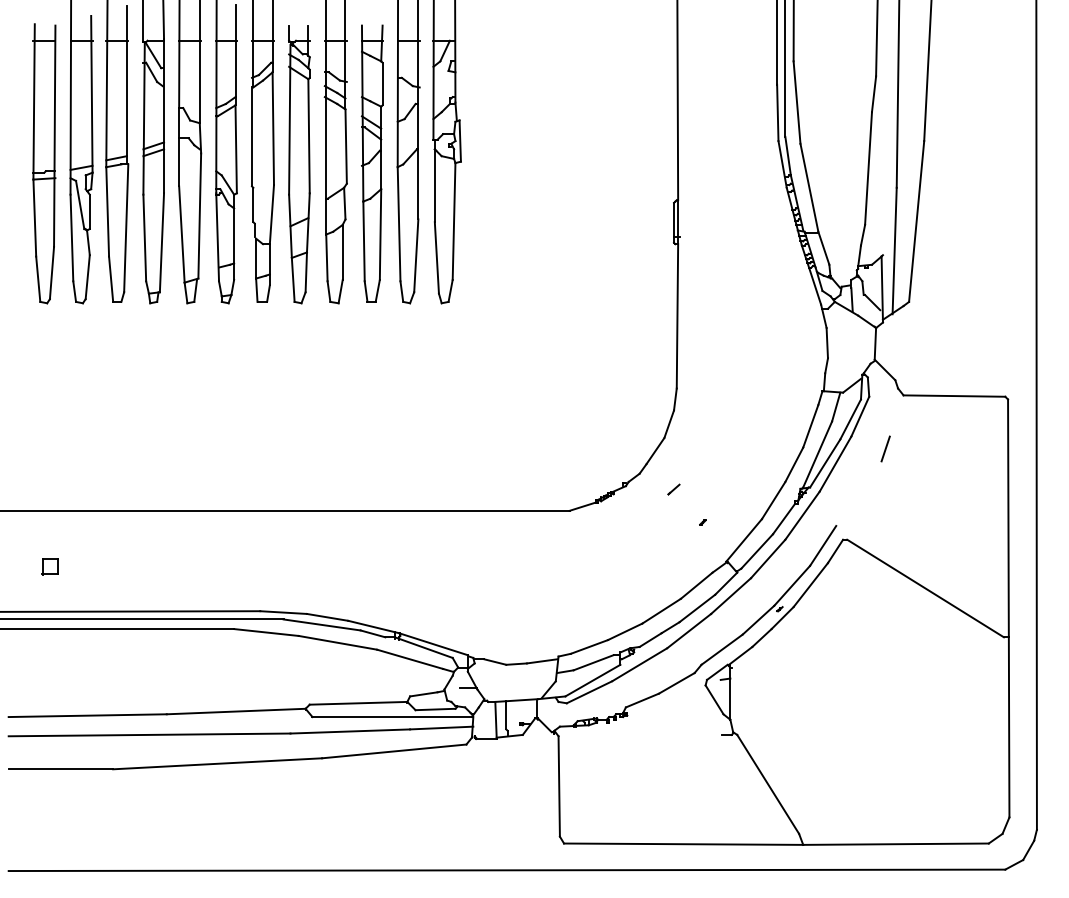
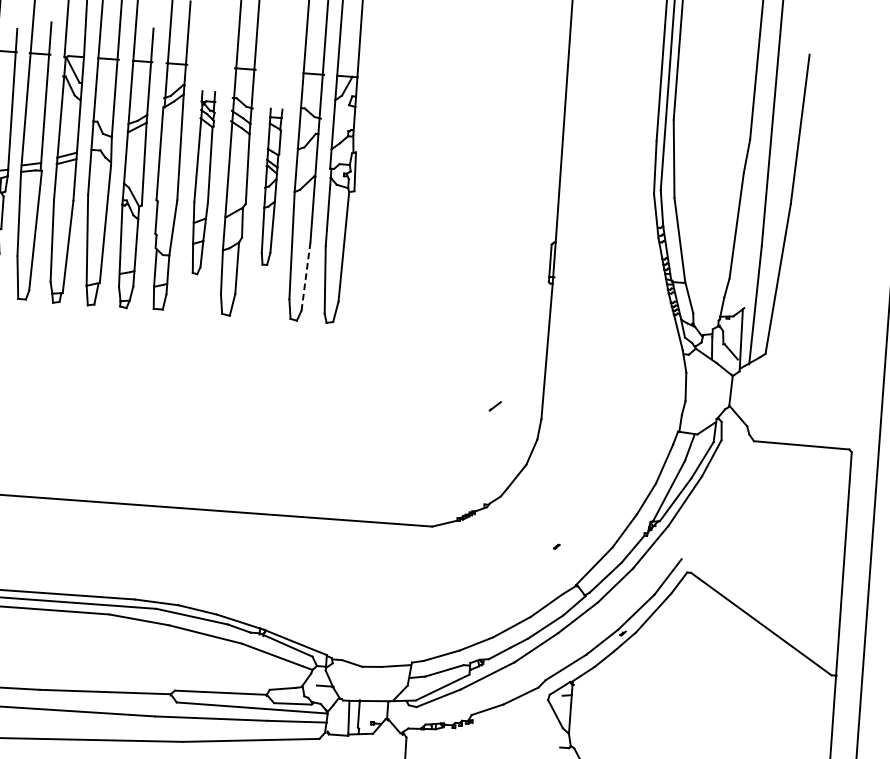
part: (371, 163) -> (270, 186), size x0.6
part: (299, 164) -> (202, 182), size x0.7
line: (416, 256) -> (306, 277), solid -> dashed
line: (885, 448) -> (733, 489), removed
line: (673, 489) -> (494, 406), moved

